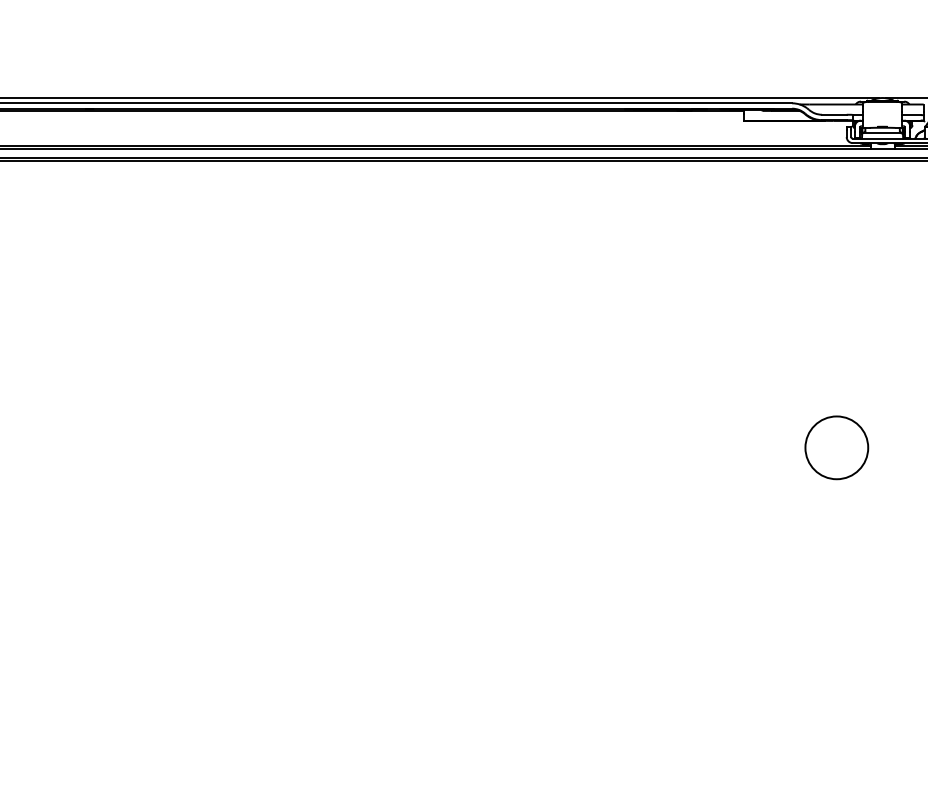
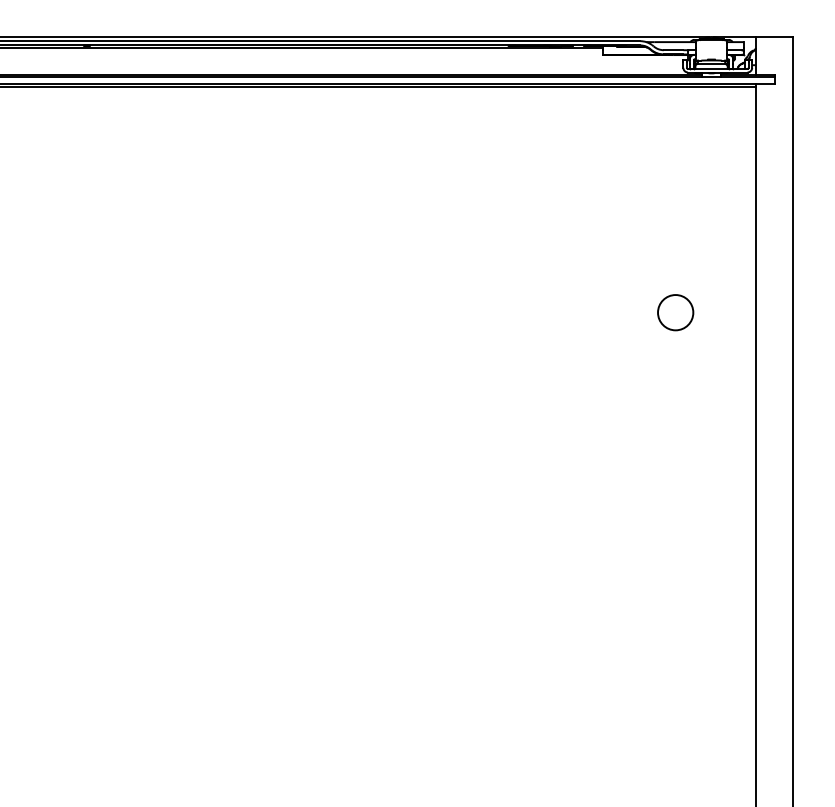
circle: (836, 447) -> (675, 312), size x0.71

